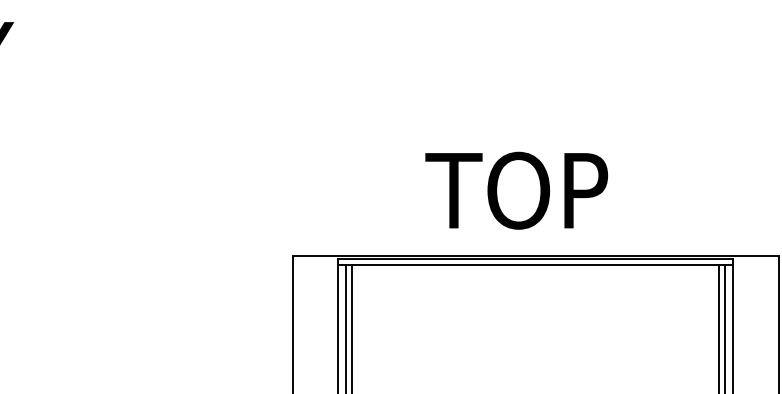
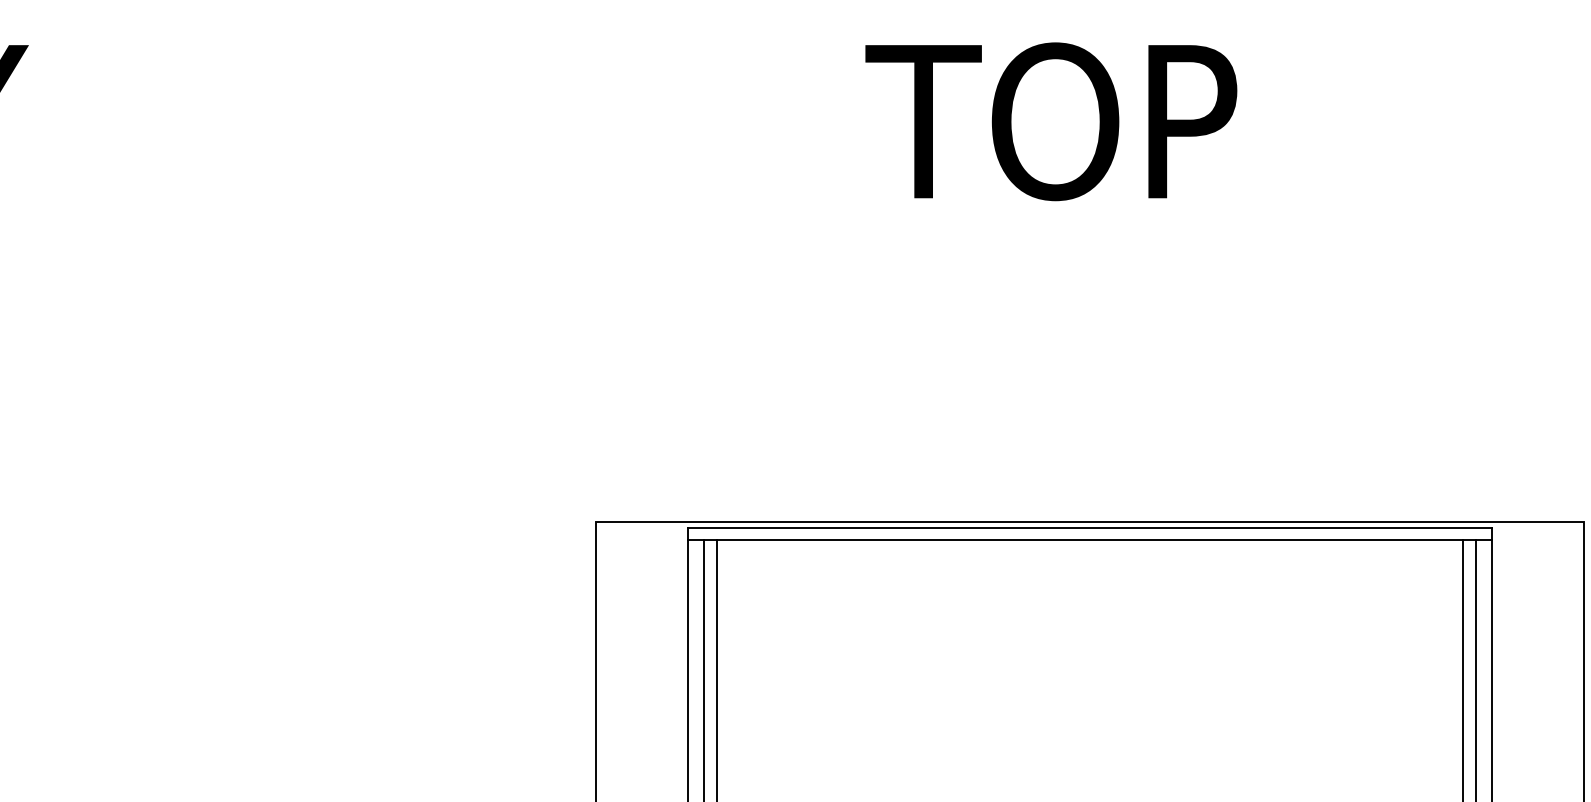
text: (516, 190) -> (1050, 121), moved

